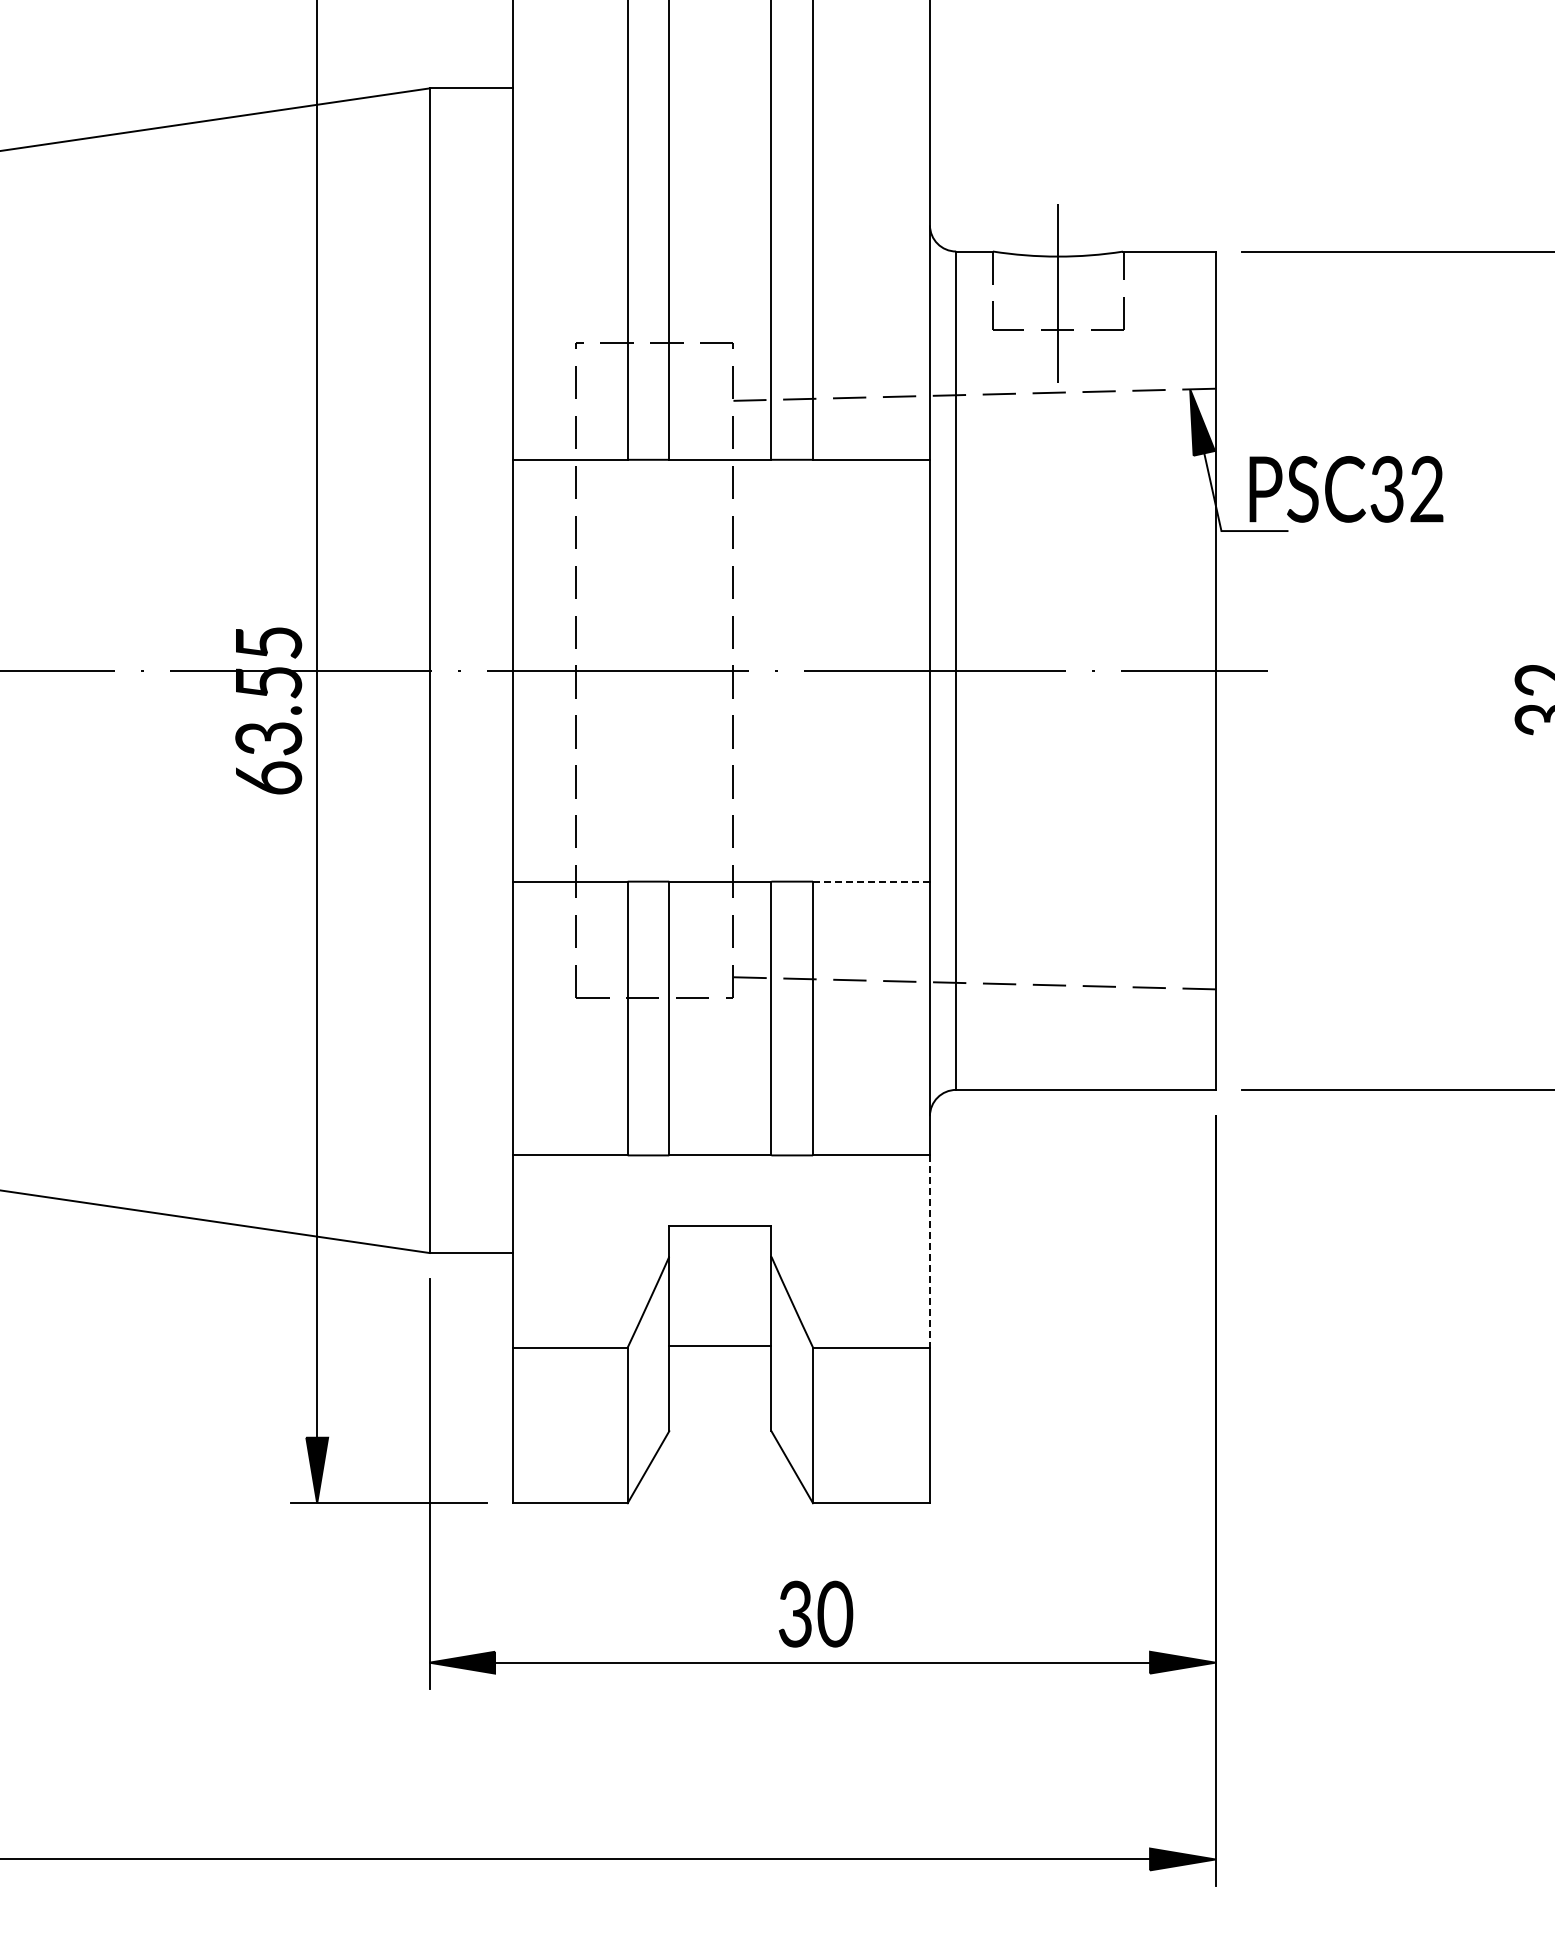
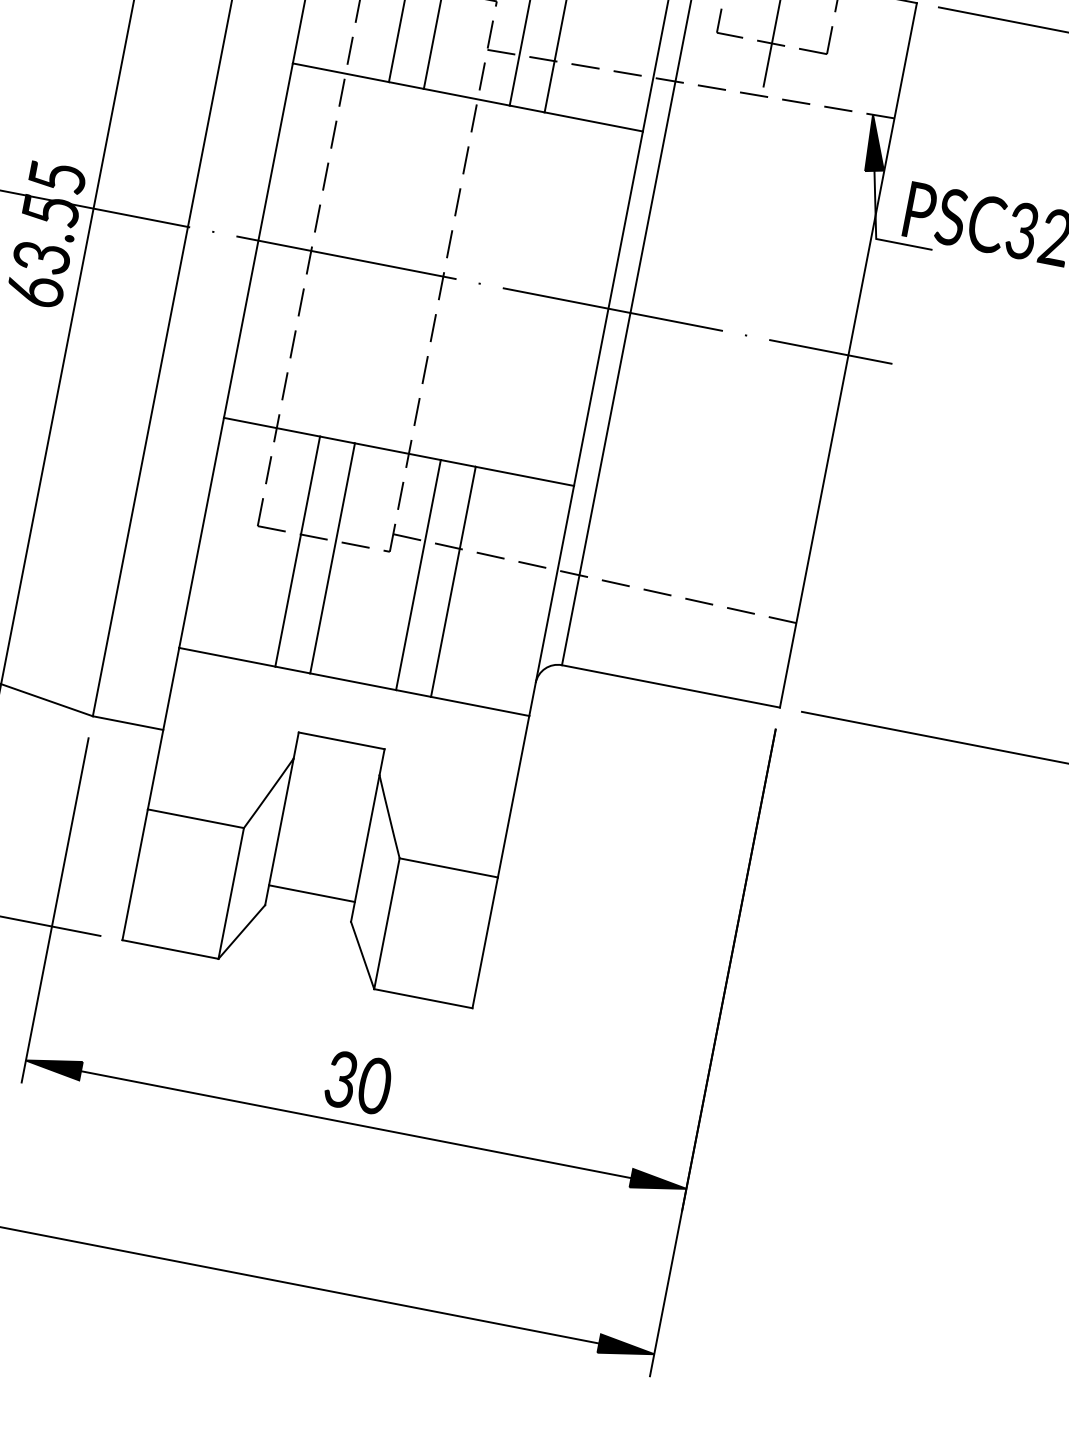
line: (871, 881) -> (524, 476), dashed -> solid
line: (929, 1252) -> (513, 797), dashed -> solid
line: (720, 1345) -> (312, 893), moved

